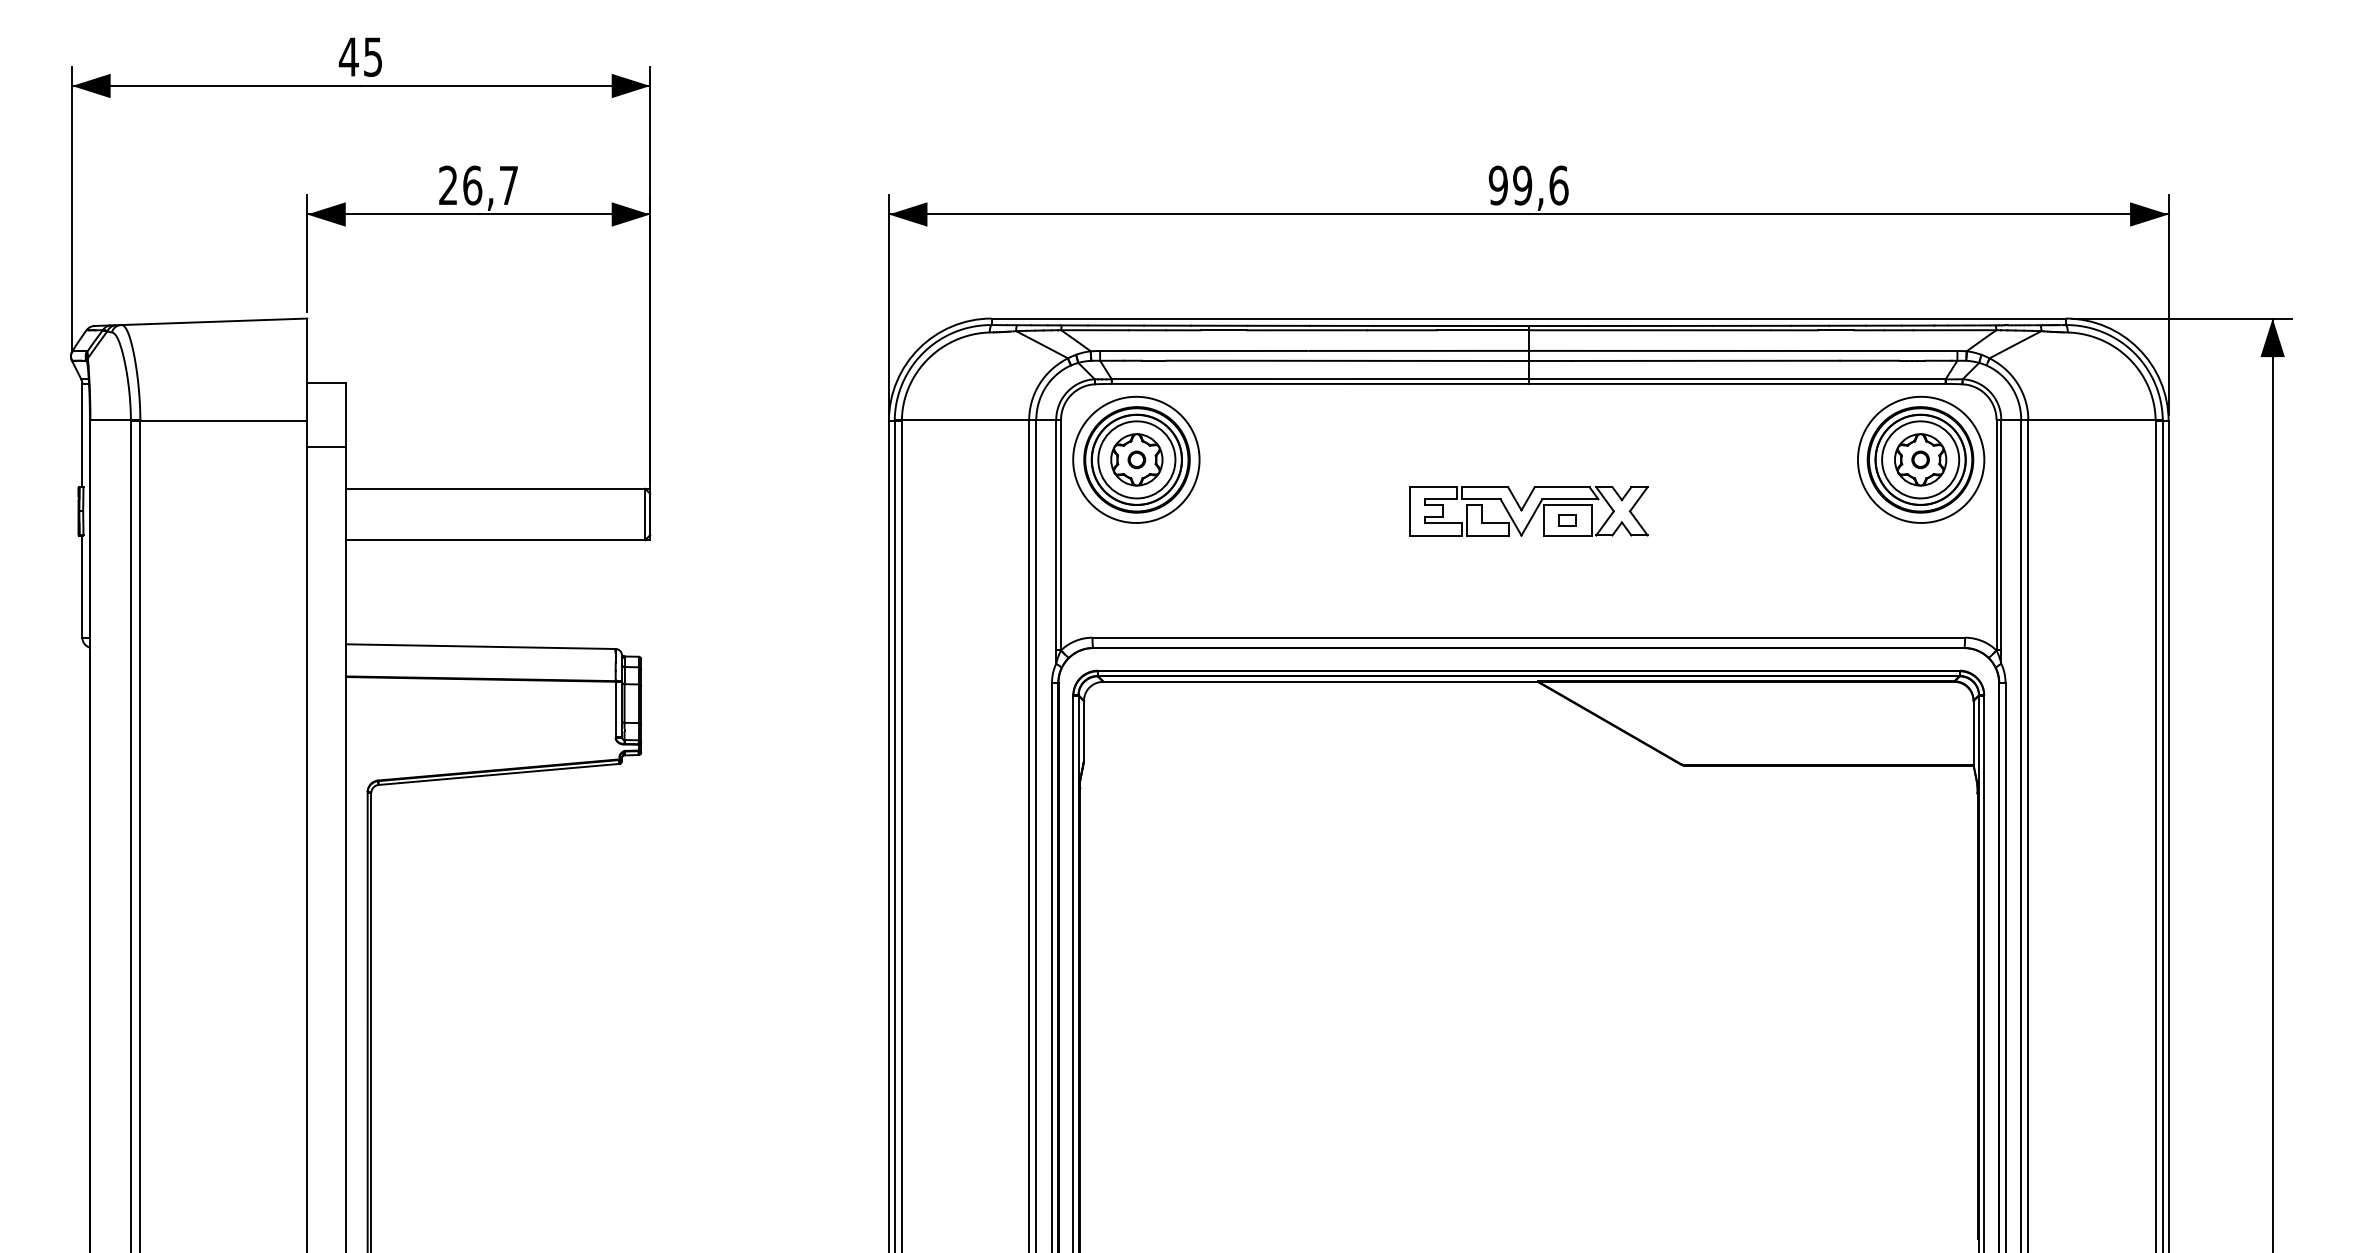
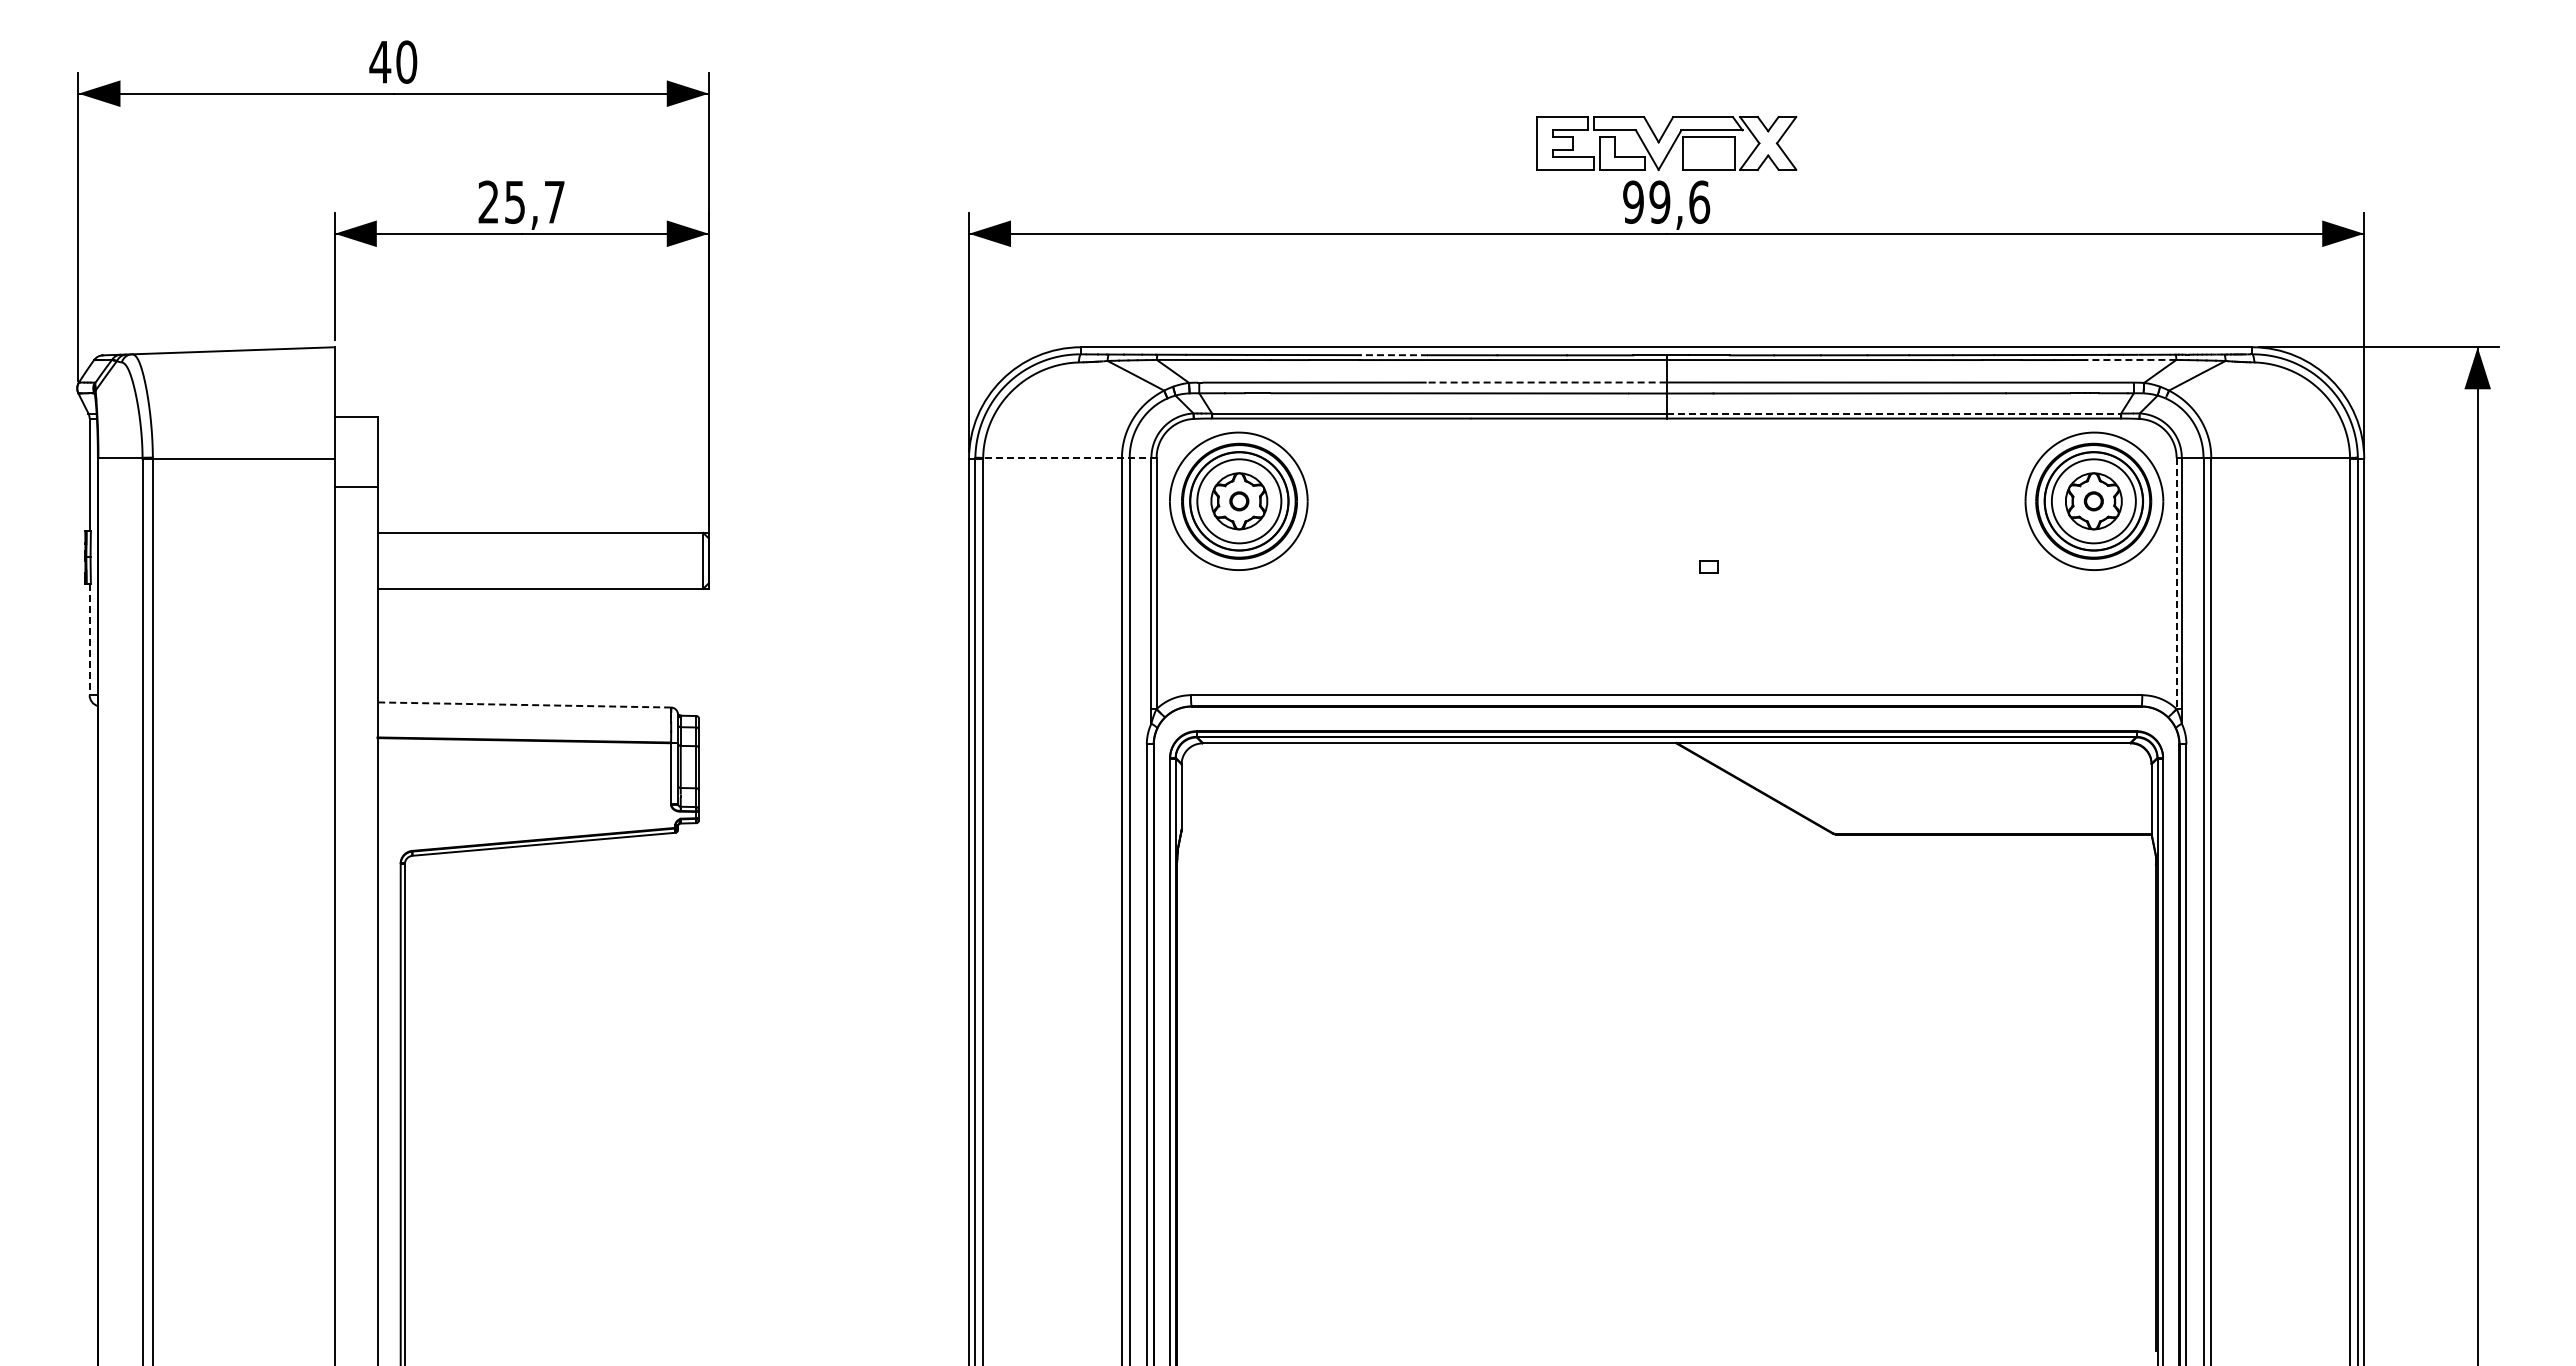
text: (372, 56) -> (406, 61), 45 -> 40
text: (472, 184) -> (515, 201), 26,7 -> 25,7
line: (1278, 326) -> (1393, 355), solid -> dashed
line: (1954, 330) -> (2130, 360), solid -> dashed
line: (1418, 350) -> (1546, 382), solid -> dashed
line: (1737, 379) -> (1894, 413), solid -> dashed
line: (981, 419) -> (1069, 457), solid -> dashed
part: (1528, 511) -> (1666, 143), moved
line: (1996, 535) -> (2176, 583), solid -> dashed
line: (82, 586) -> (89, 639), solid -> dashed
line: (481, 646) -> (524, 704), solid -> dashed

